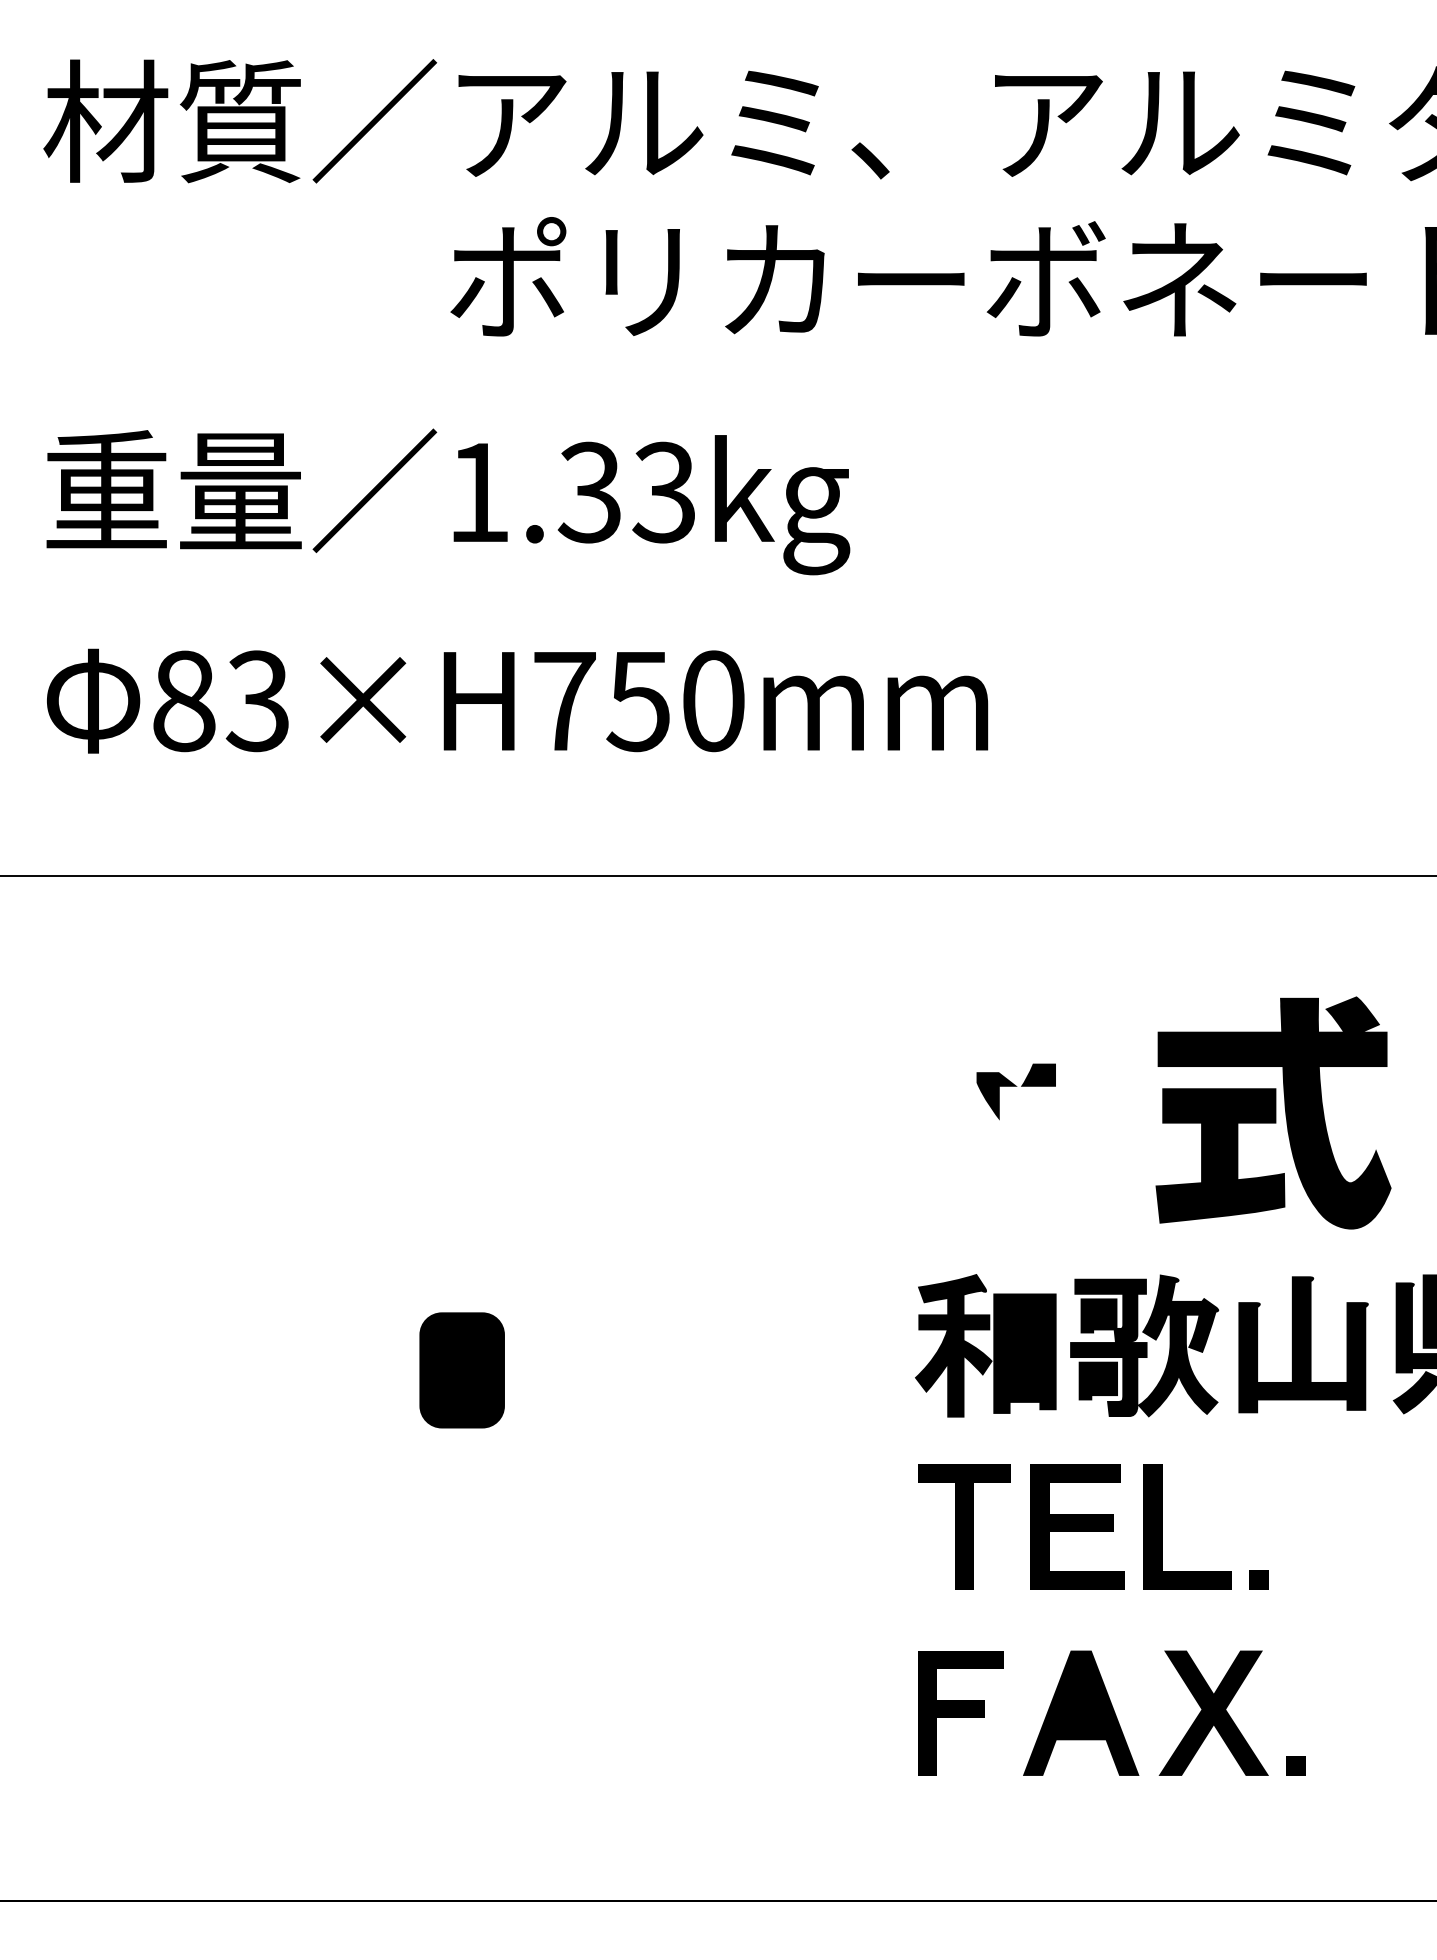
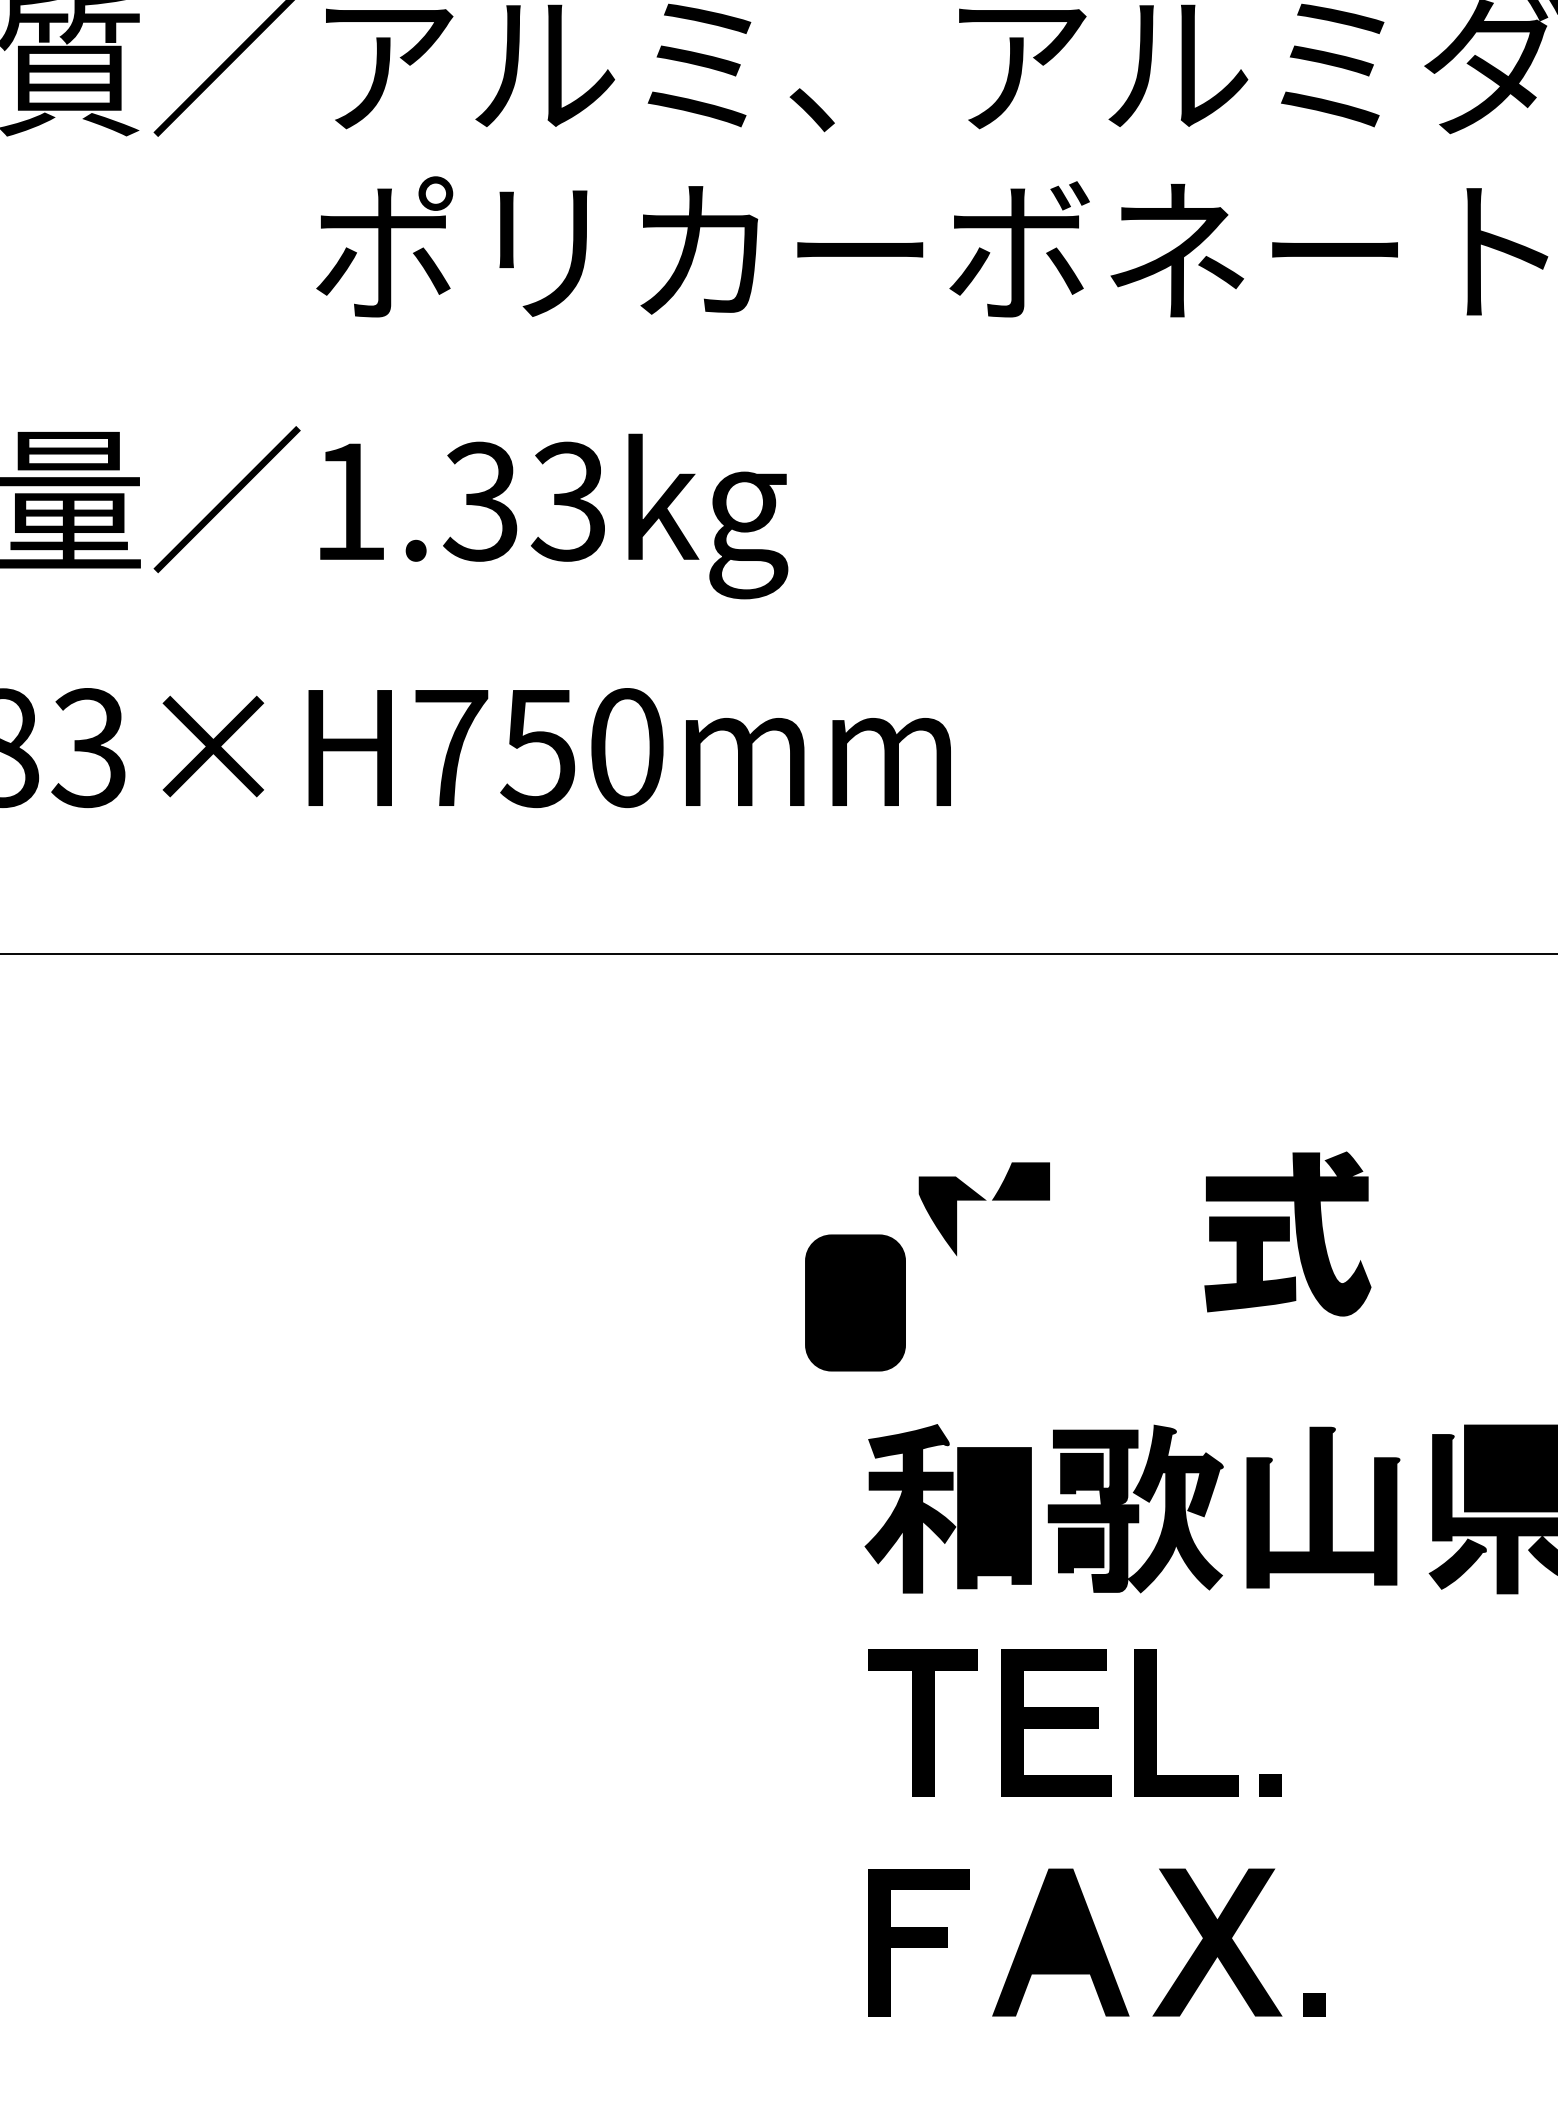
part: (1015, 1091) -> (983, 1208), size x1.4
part: (1273, 1112) -> (1287, 1233), size x0.6
part: (461, 1370) -> (854, 1303), moved

